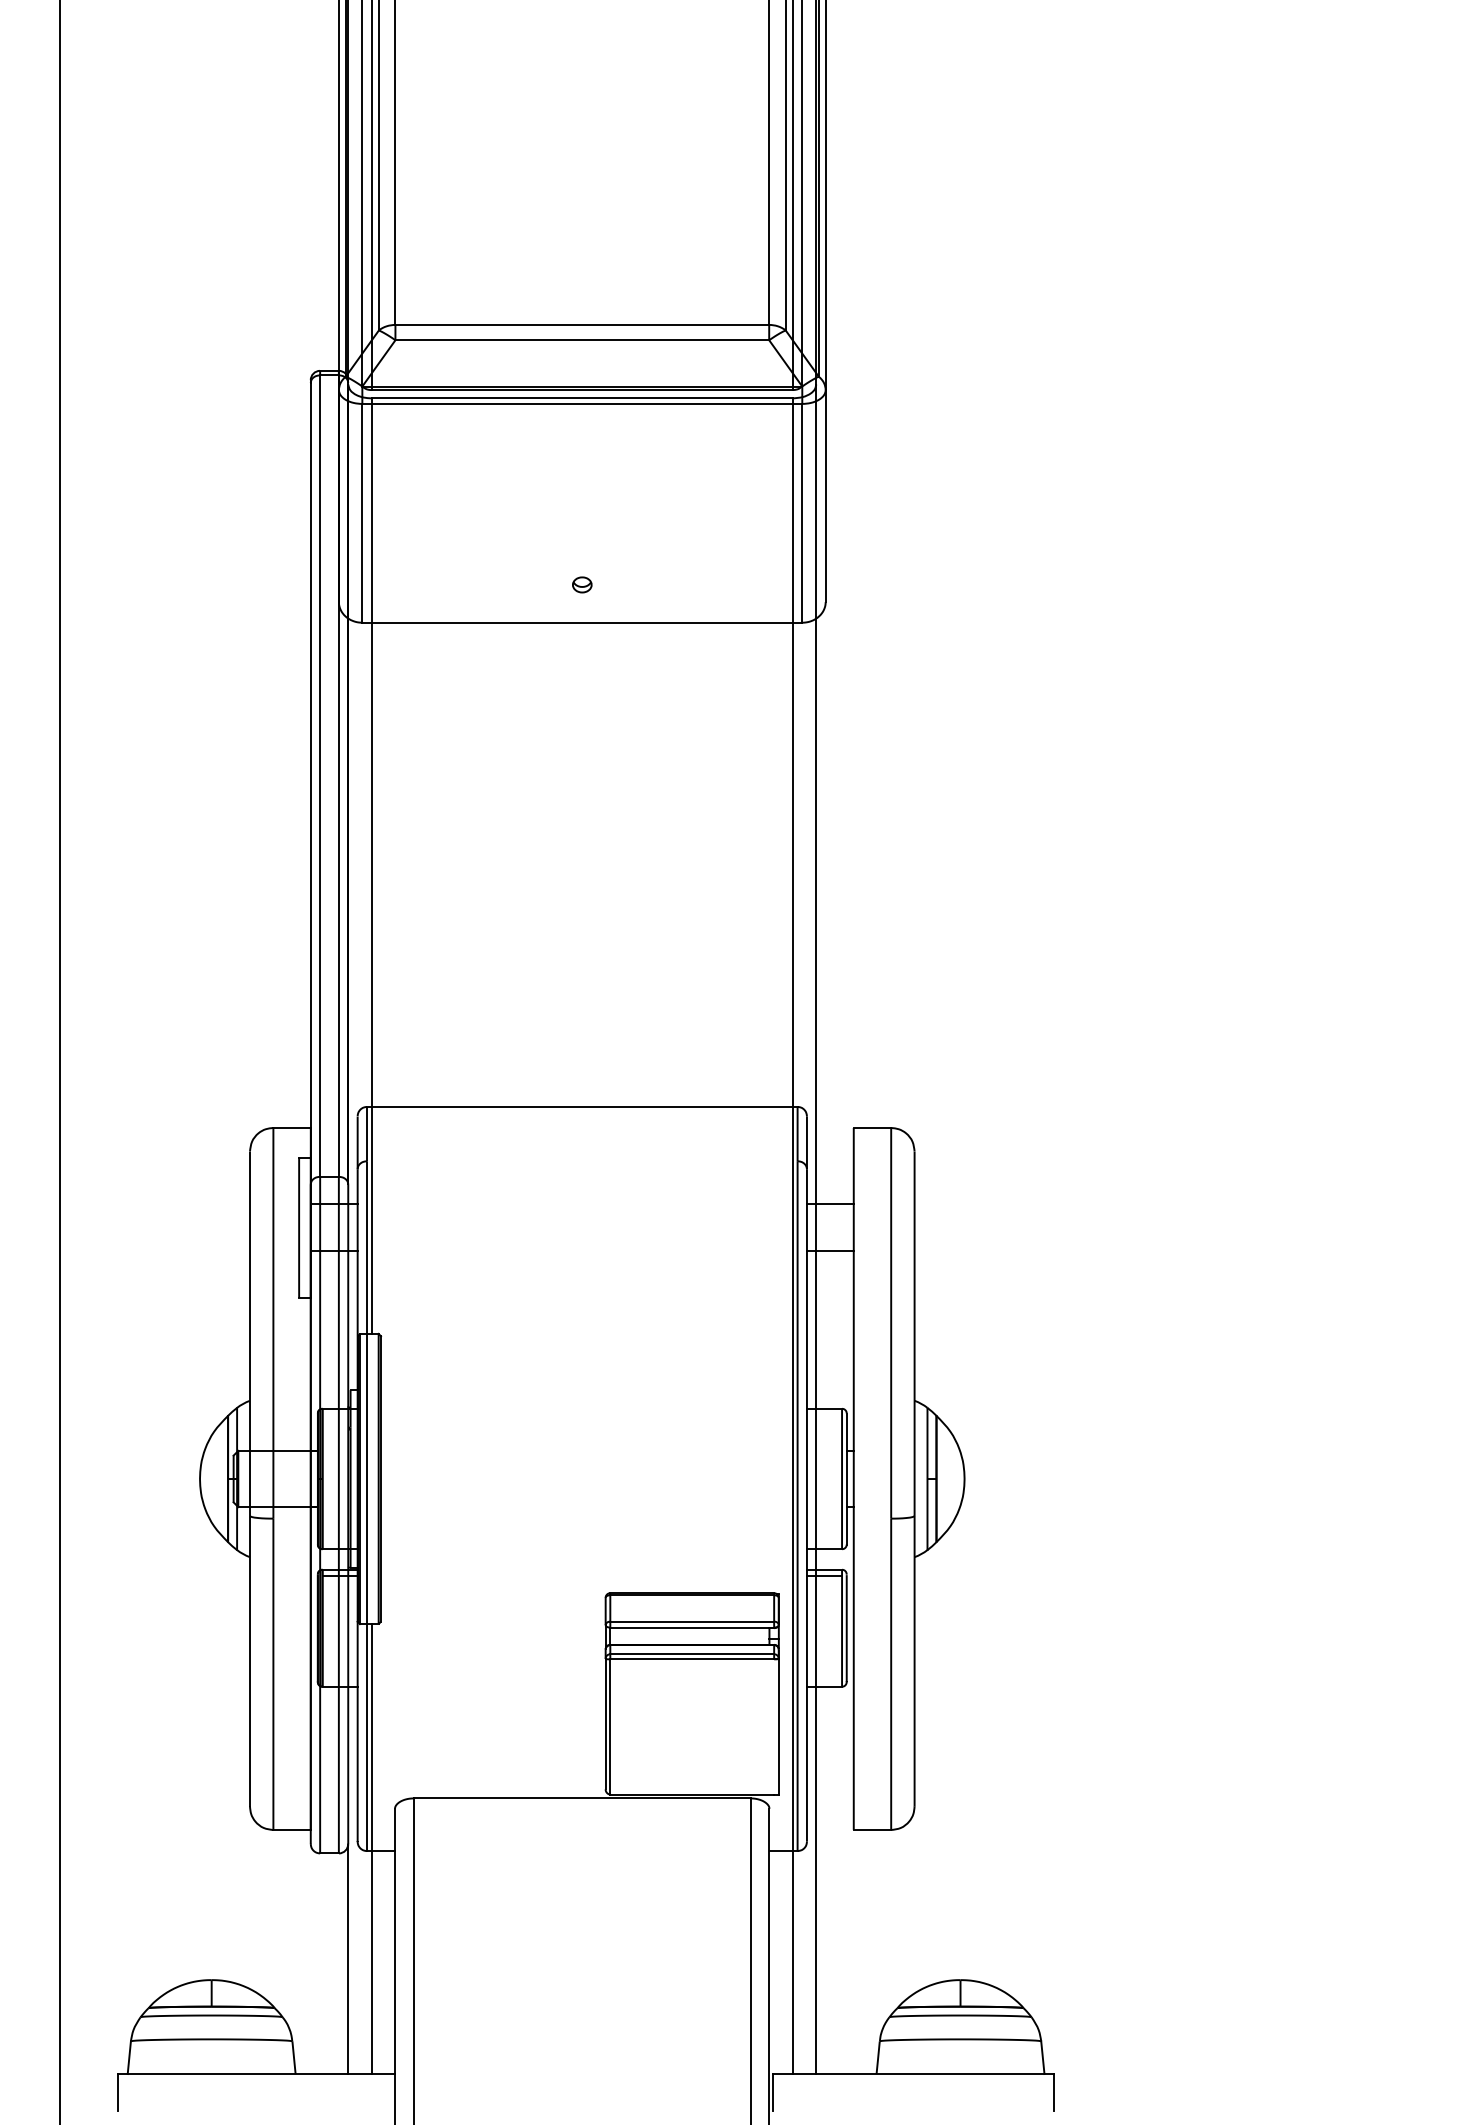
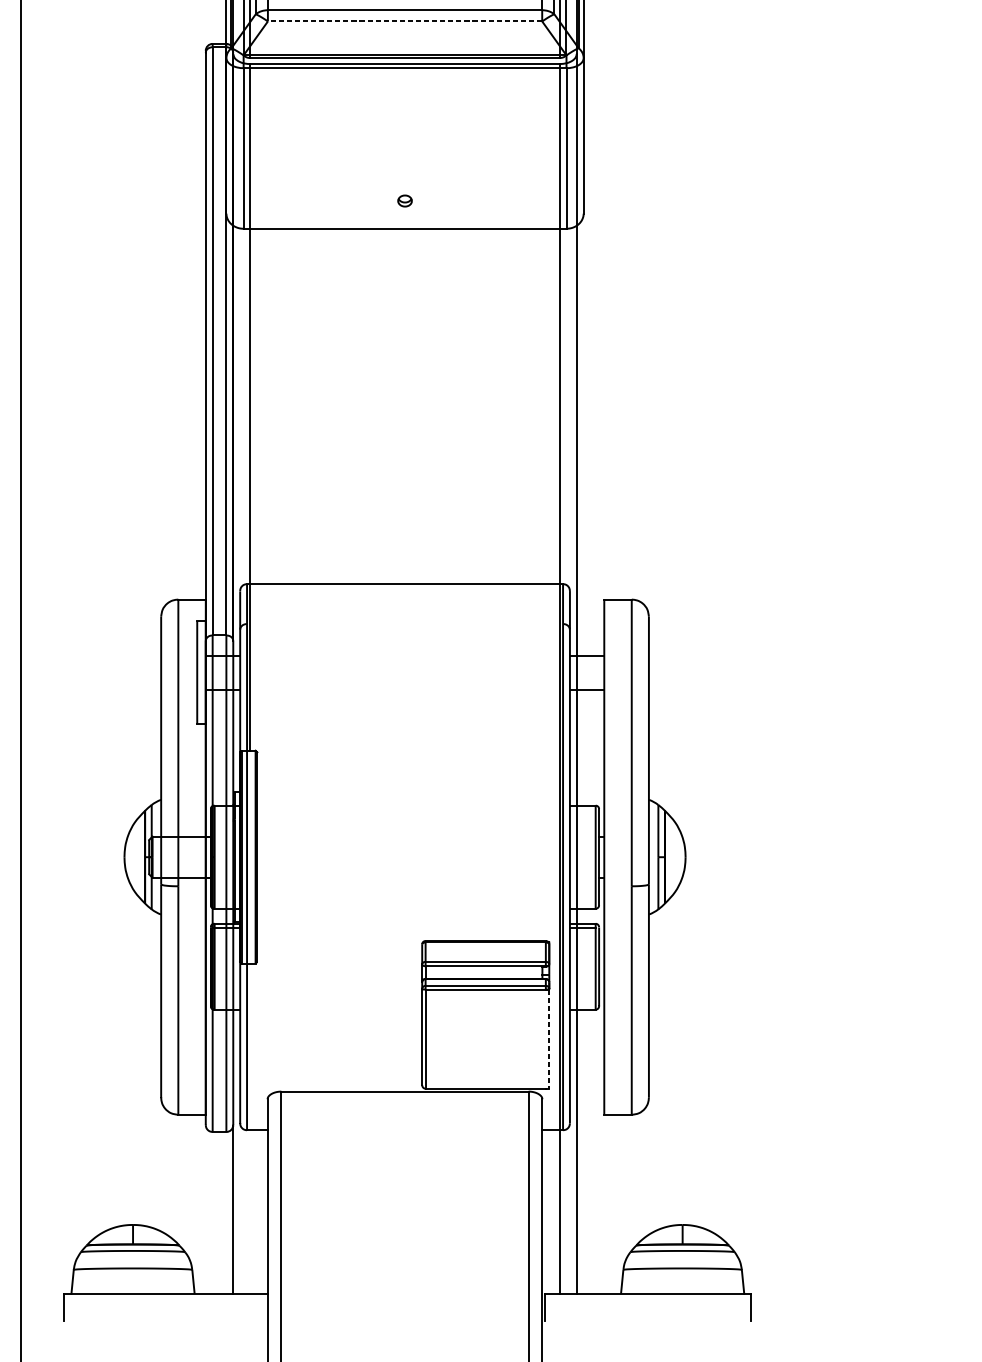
line: (582, 340) -> (405, 21), solid -> dashed
line: (778, 1726) -> (549, 1038), solid -> dashed
line: (371, 1849) -> (250, 1129), removed

